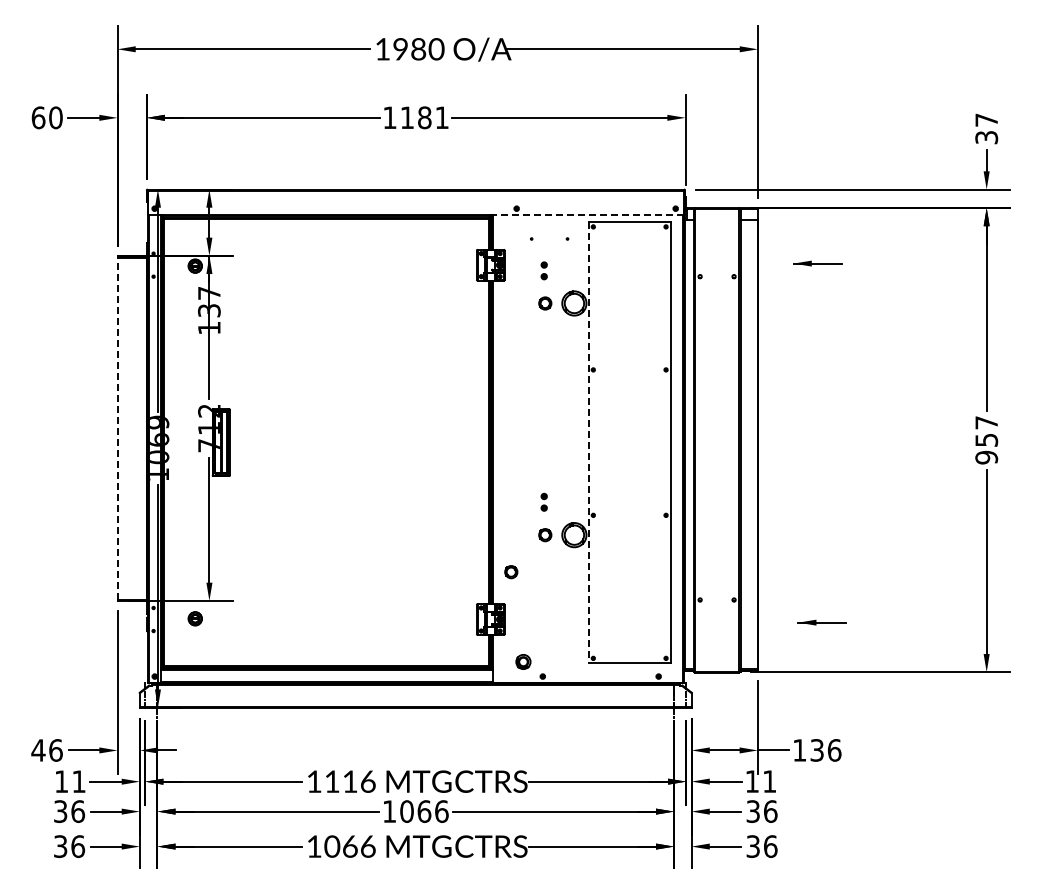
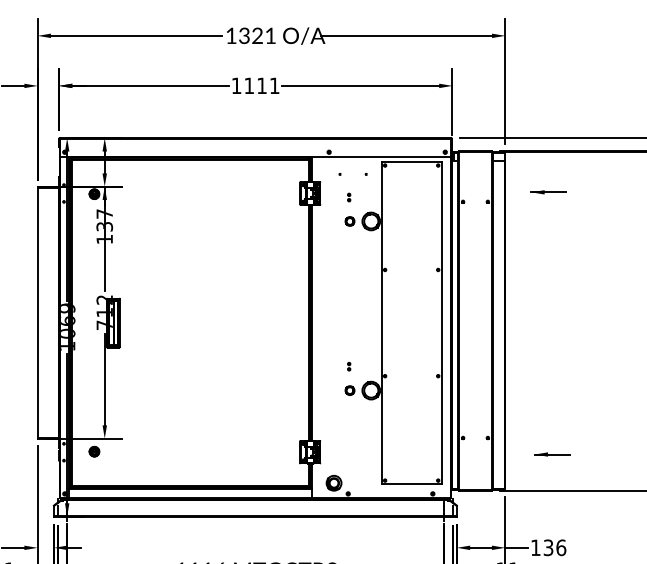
text: (418, 49) -> (257, 36), 1980 -> 1321
text: (424, 117) -> (261, 85), 1181 -> 1111
line: (587, 214) -> (380, 156), dashed -> solid
part: (543, 270) -> (348, 197), size x0.62
line: (117, 428) -> (37, 312), dashed -> solid
line: (588, 442) -> (381, 322), dashed -> solid
part: (543, 502) -> (348, 366), size x0.62
part: (511, 572) -> (325, 417), removed
part: (523, 661) -> (334, 482), size x1.43

